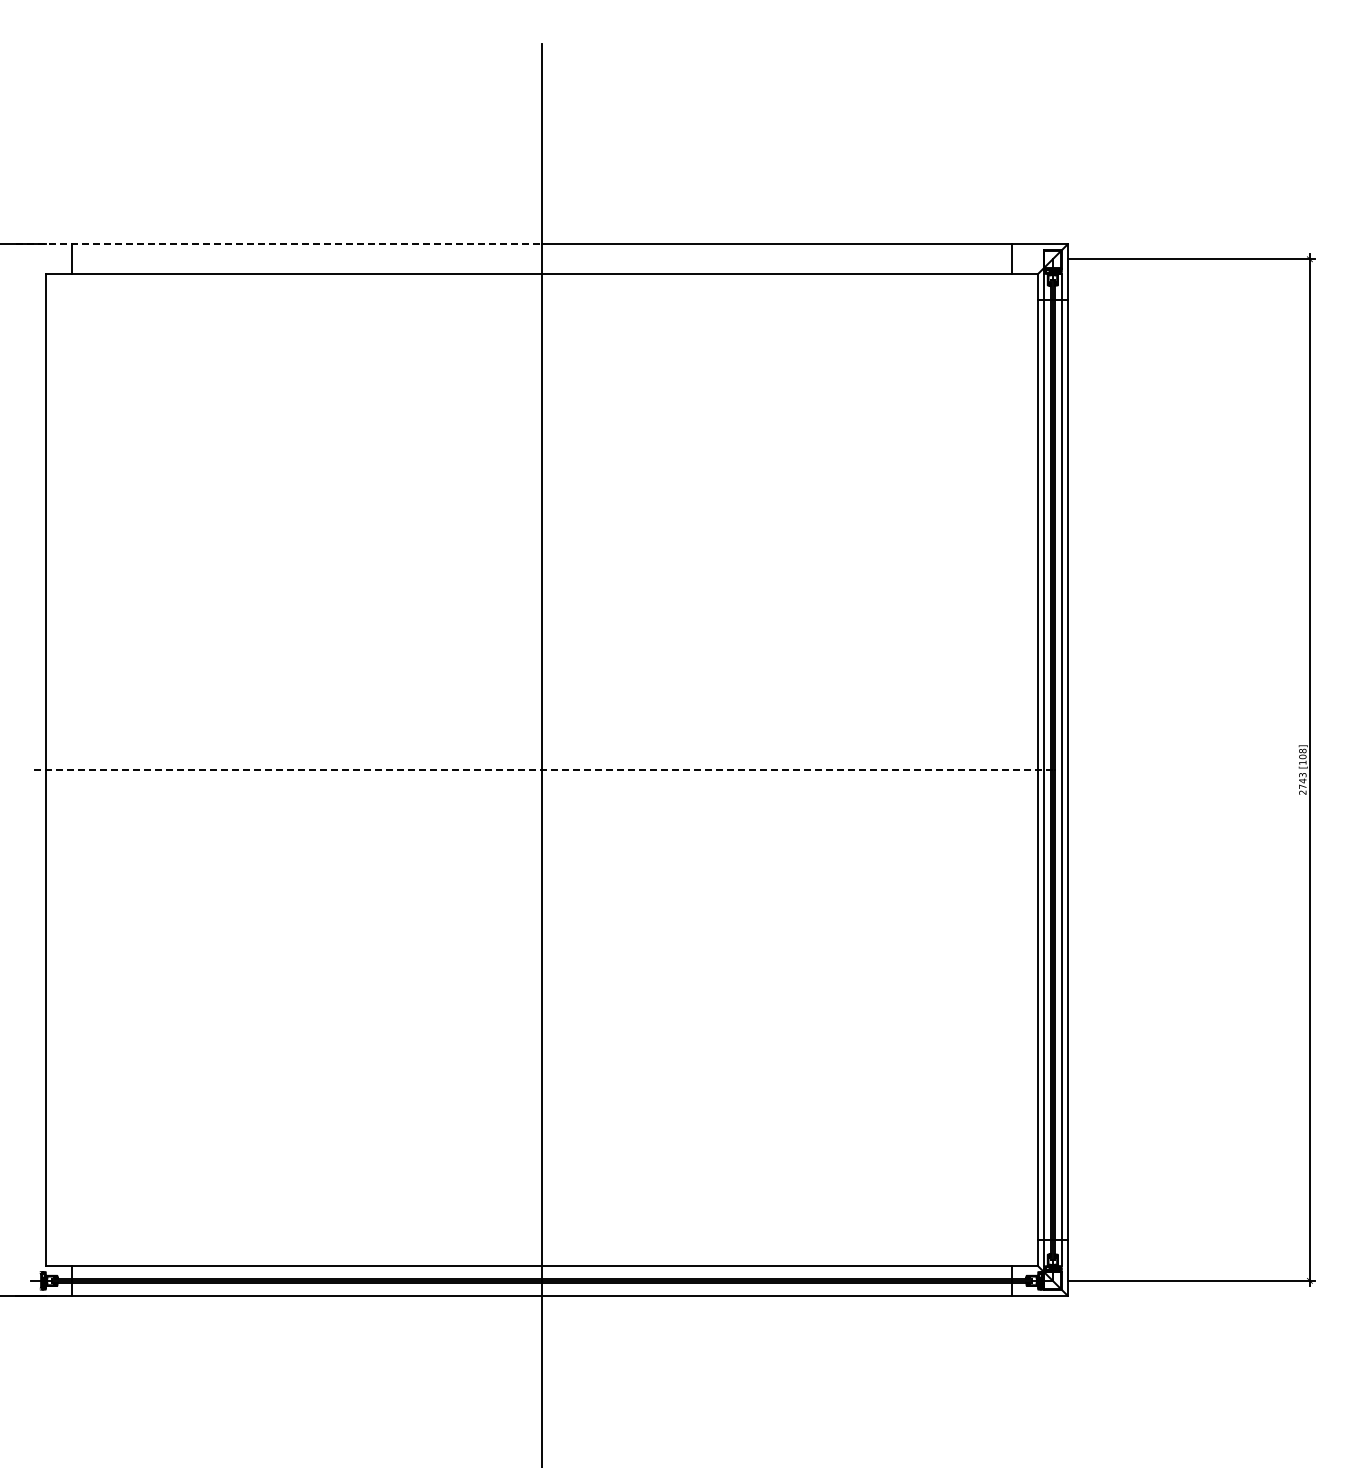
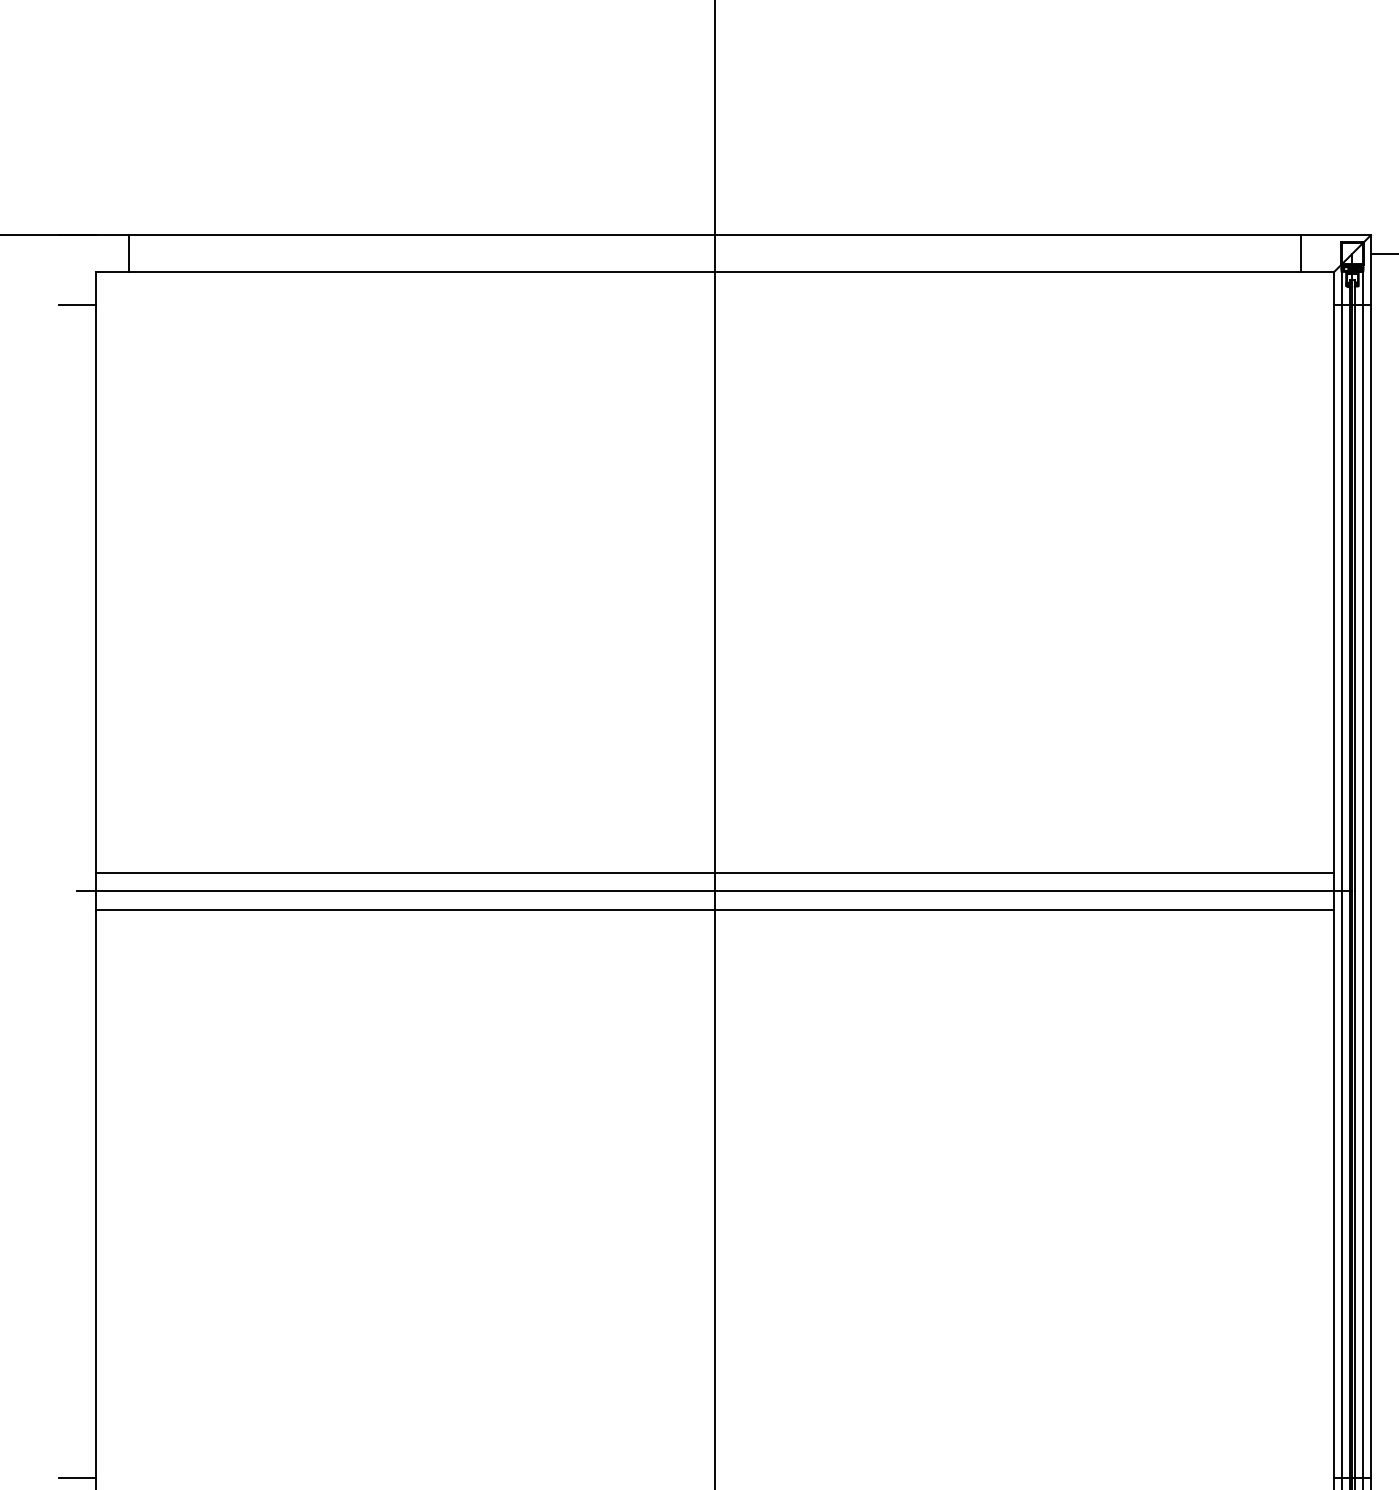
line: (279, 244) -> (387, 235), dashed -> solid
line: (31, 300) -> (77, 305), added
line: (541, 755) -> (714, 873), added
line: (542, 770) -> (715, 891), dashed -> solid
line: (541, 784) -> (714, 909), added
line: (31, 1239) -> (77, 1477), added

